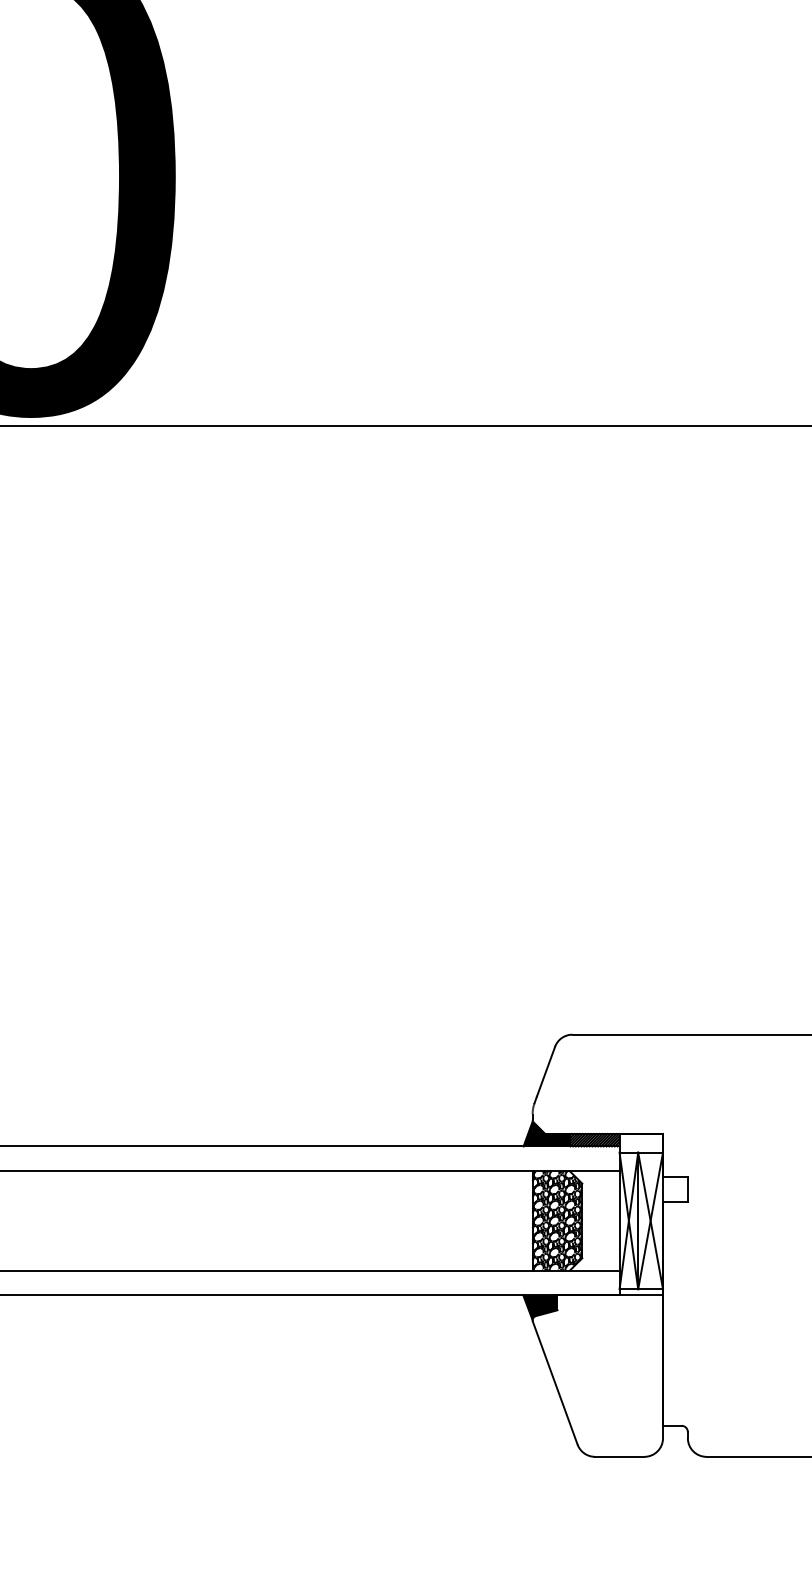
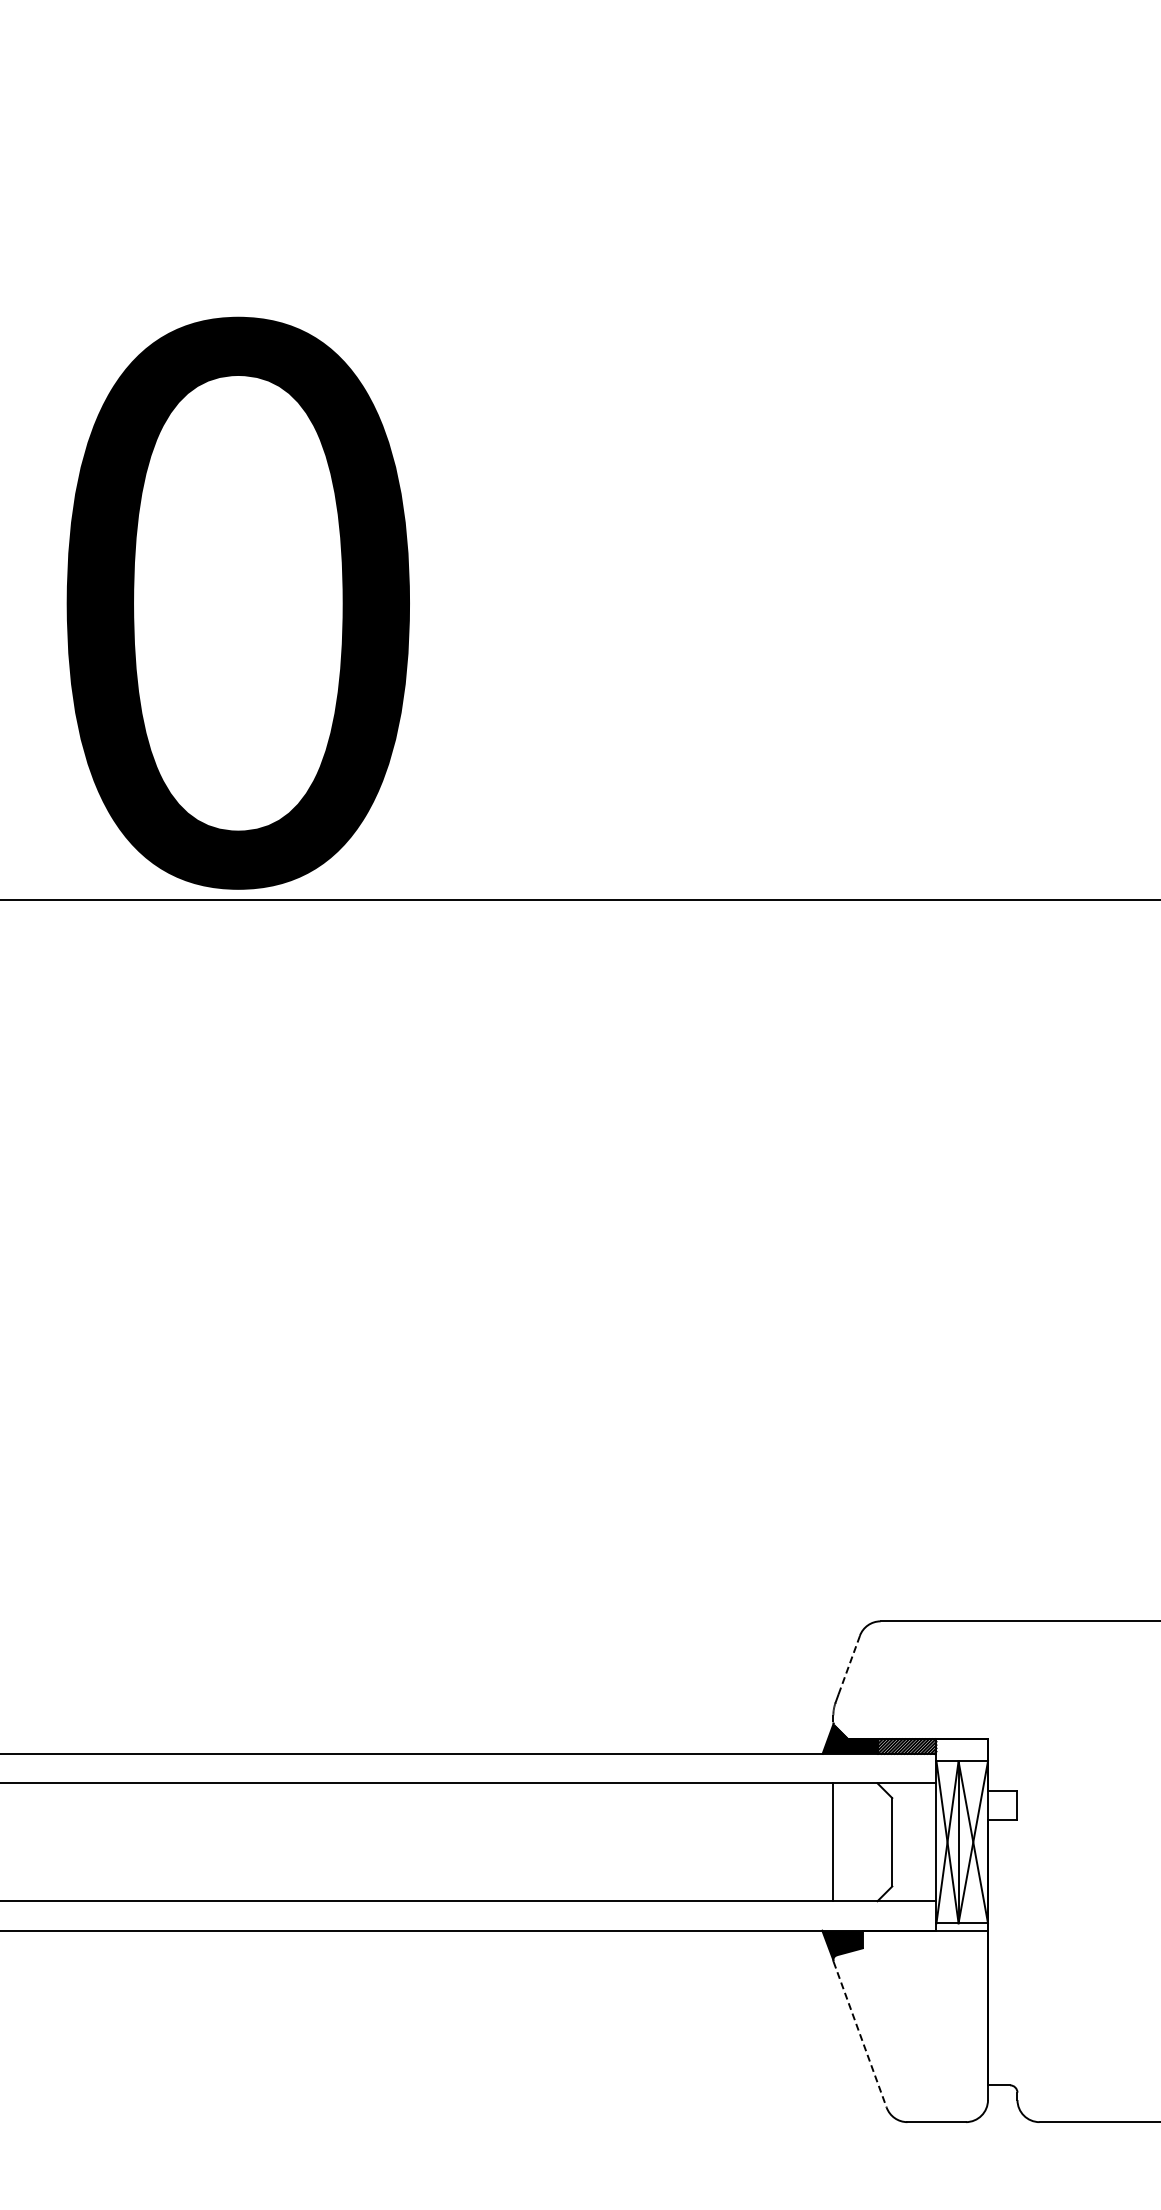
line: (545, 1071) -> (848, 1665), solid -> dashed
hatch: (557, 1221) -> (862, 1842), removed
line: (555, 1382) -> (860, 2034), solid -> dashed

